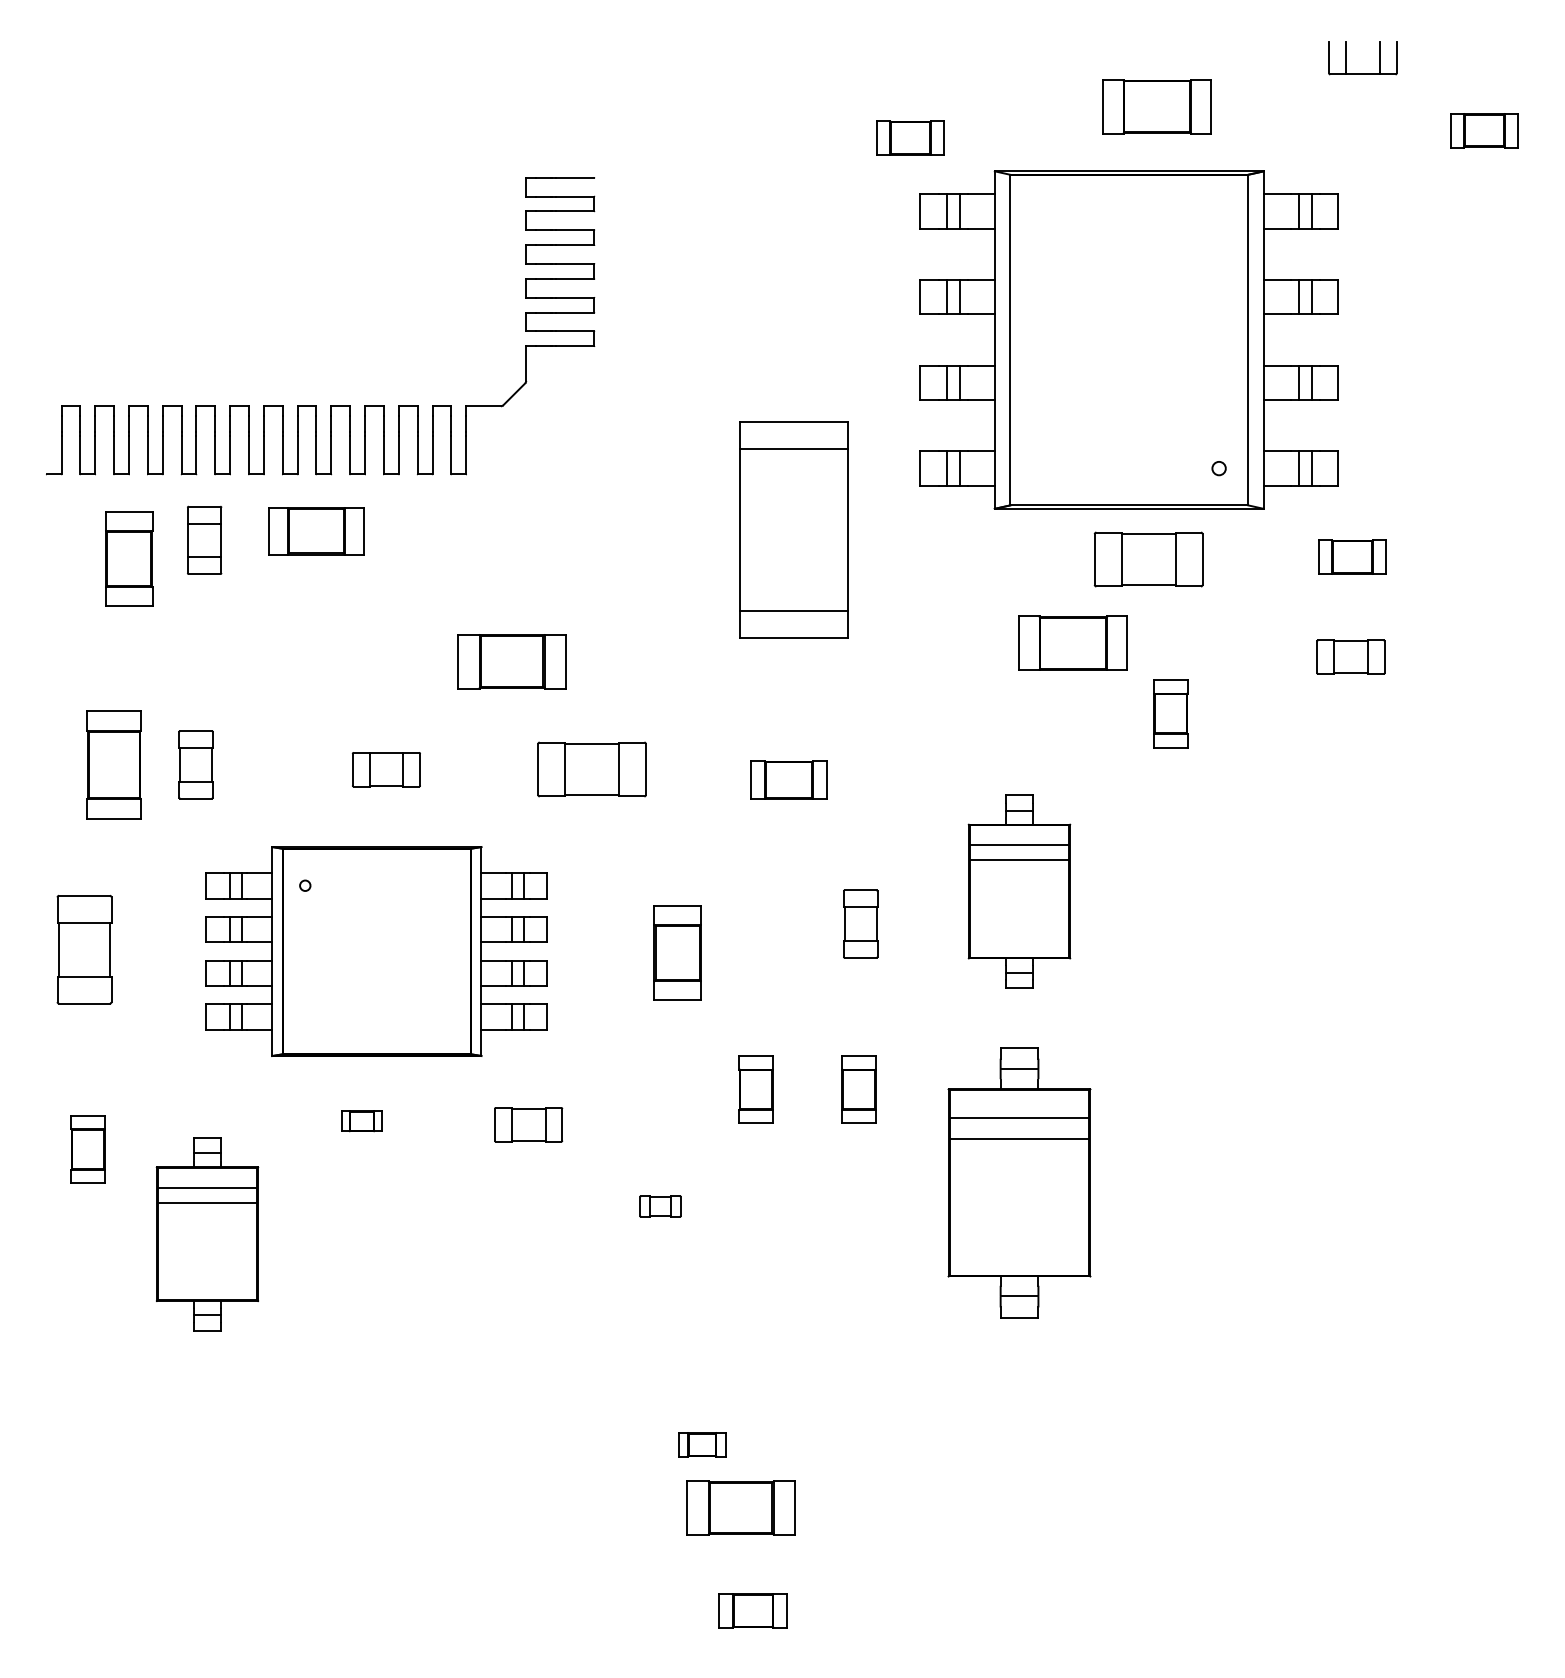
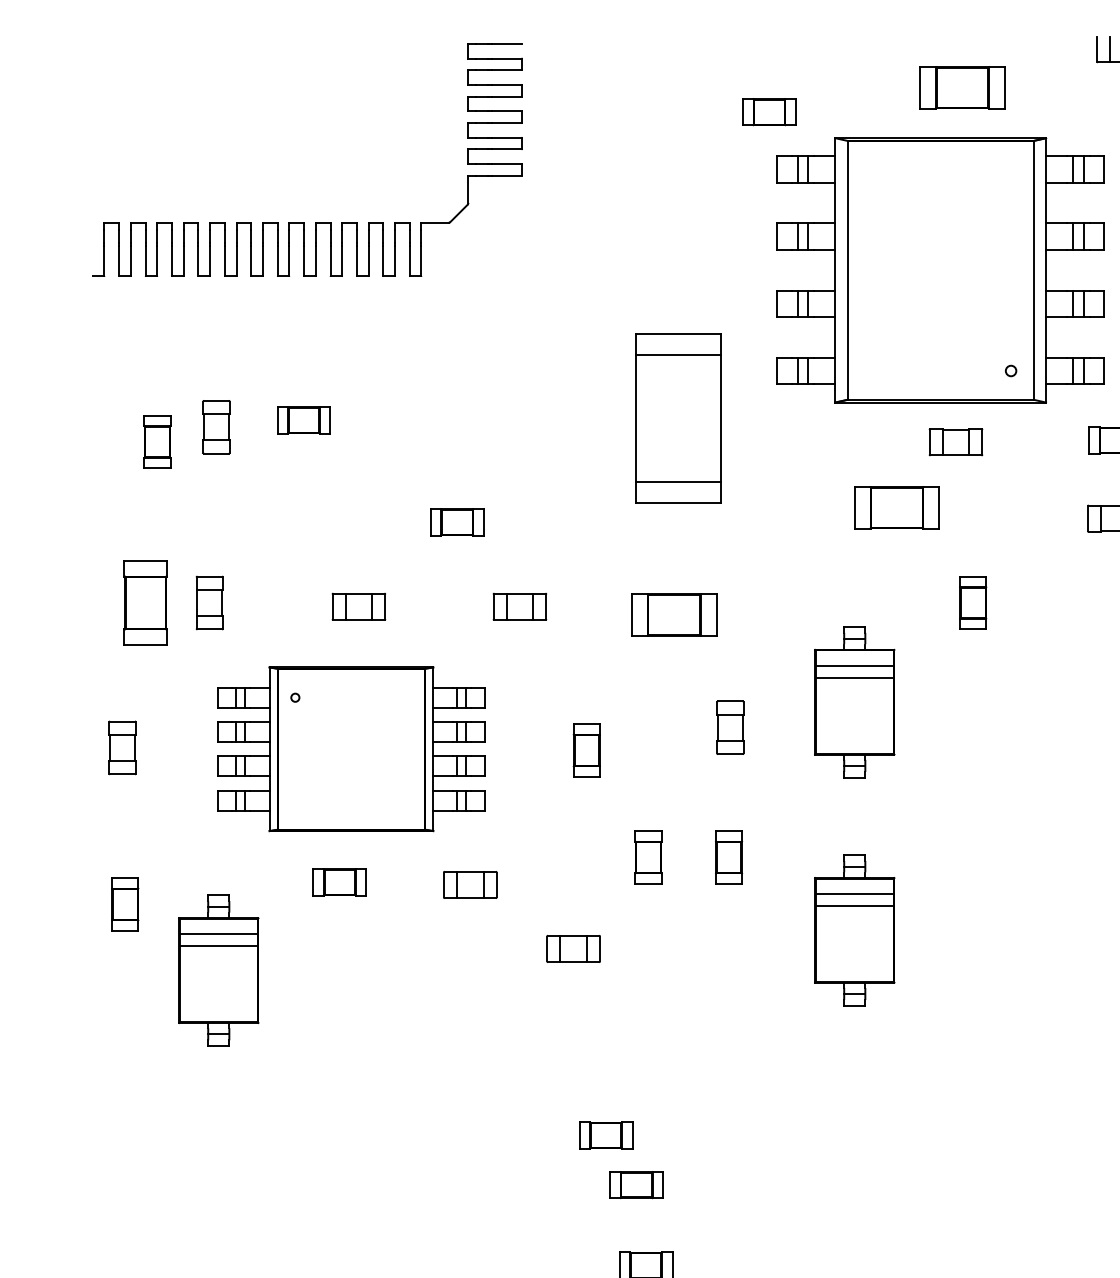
part: (316, 405) -> (304, 222), moved
part: (315, 531) -> (303, 420), size x0.71
part: (128, 559) -> (156, 442), size x0.71
part: (1148, 559) -> (955, 442), size x0.62
part: (511, 661) -> (456, 522), size x0.62
part: (1170, 713) -> (973, 602), moved
part: (591, 769) -> (519, 606), size x0.62
part: (788, 779) -> (673, 614), size x1.43
part: (84, 949) -> (122, 747), size x0.62
part: (676, 953) -> (586, 750), size x0.71
part: (361, 1120) -> (339, 881), size x1.67
part: (1019, 1182) -> (854, 930), size x0.71
part: (660, 1206) -> (573, 948), size x1.67
part: (701, 1444) -> (605, 1135), size x1.43
part: (740, 1507) -> (636, 1184), size x0.62

